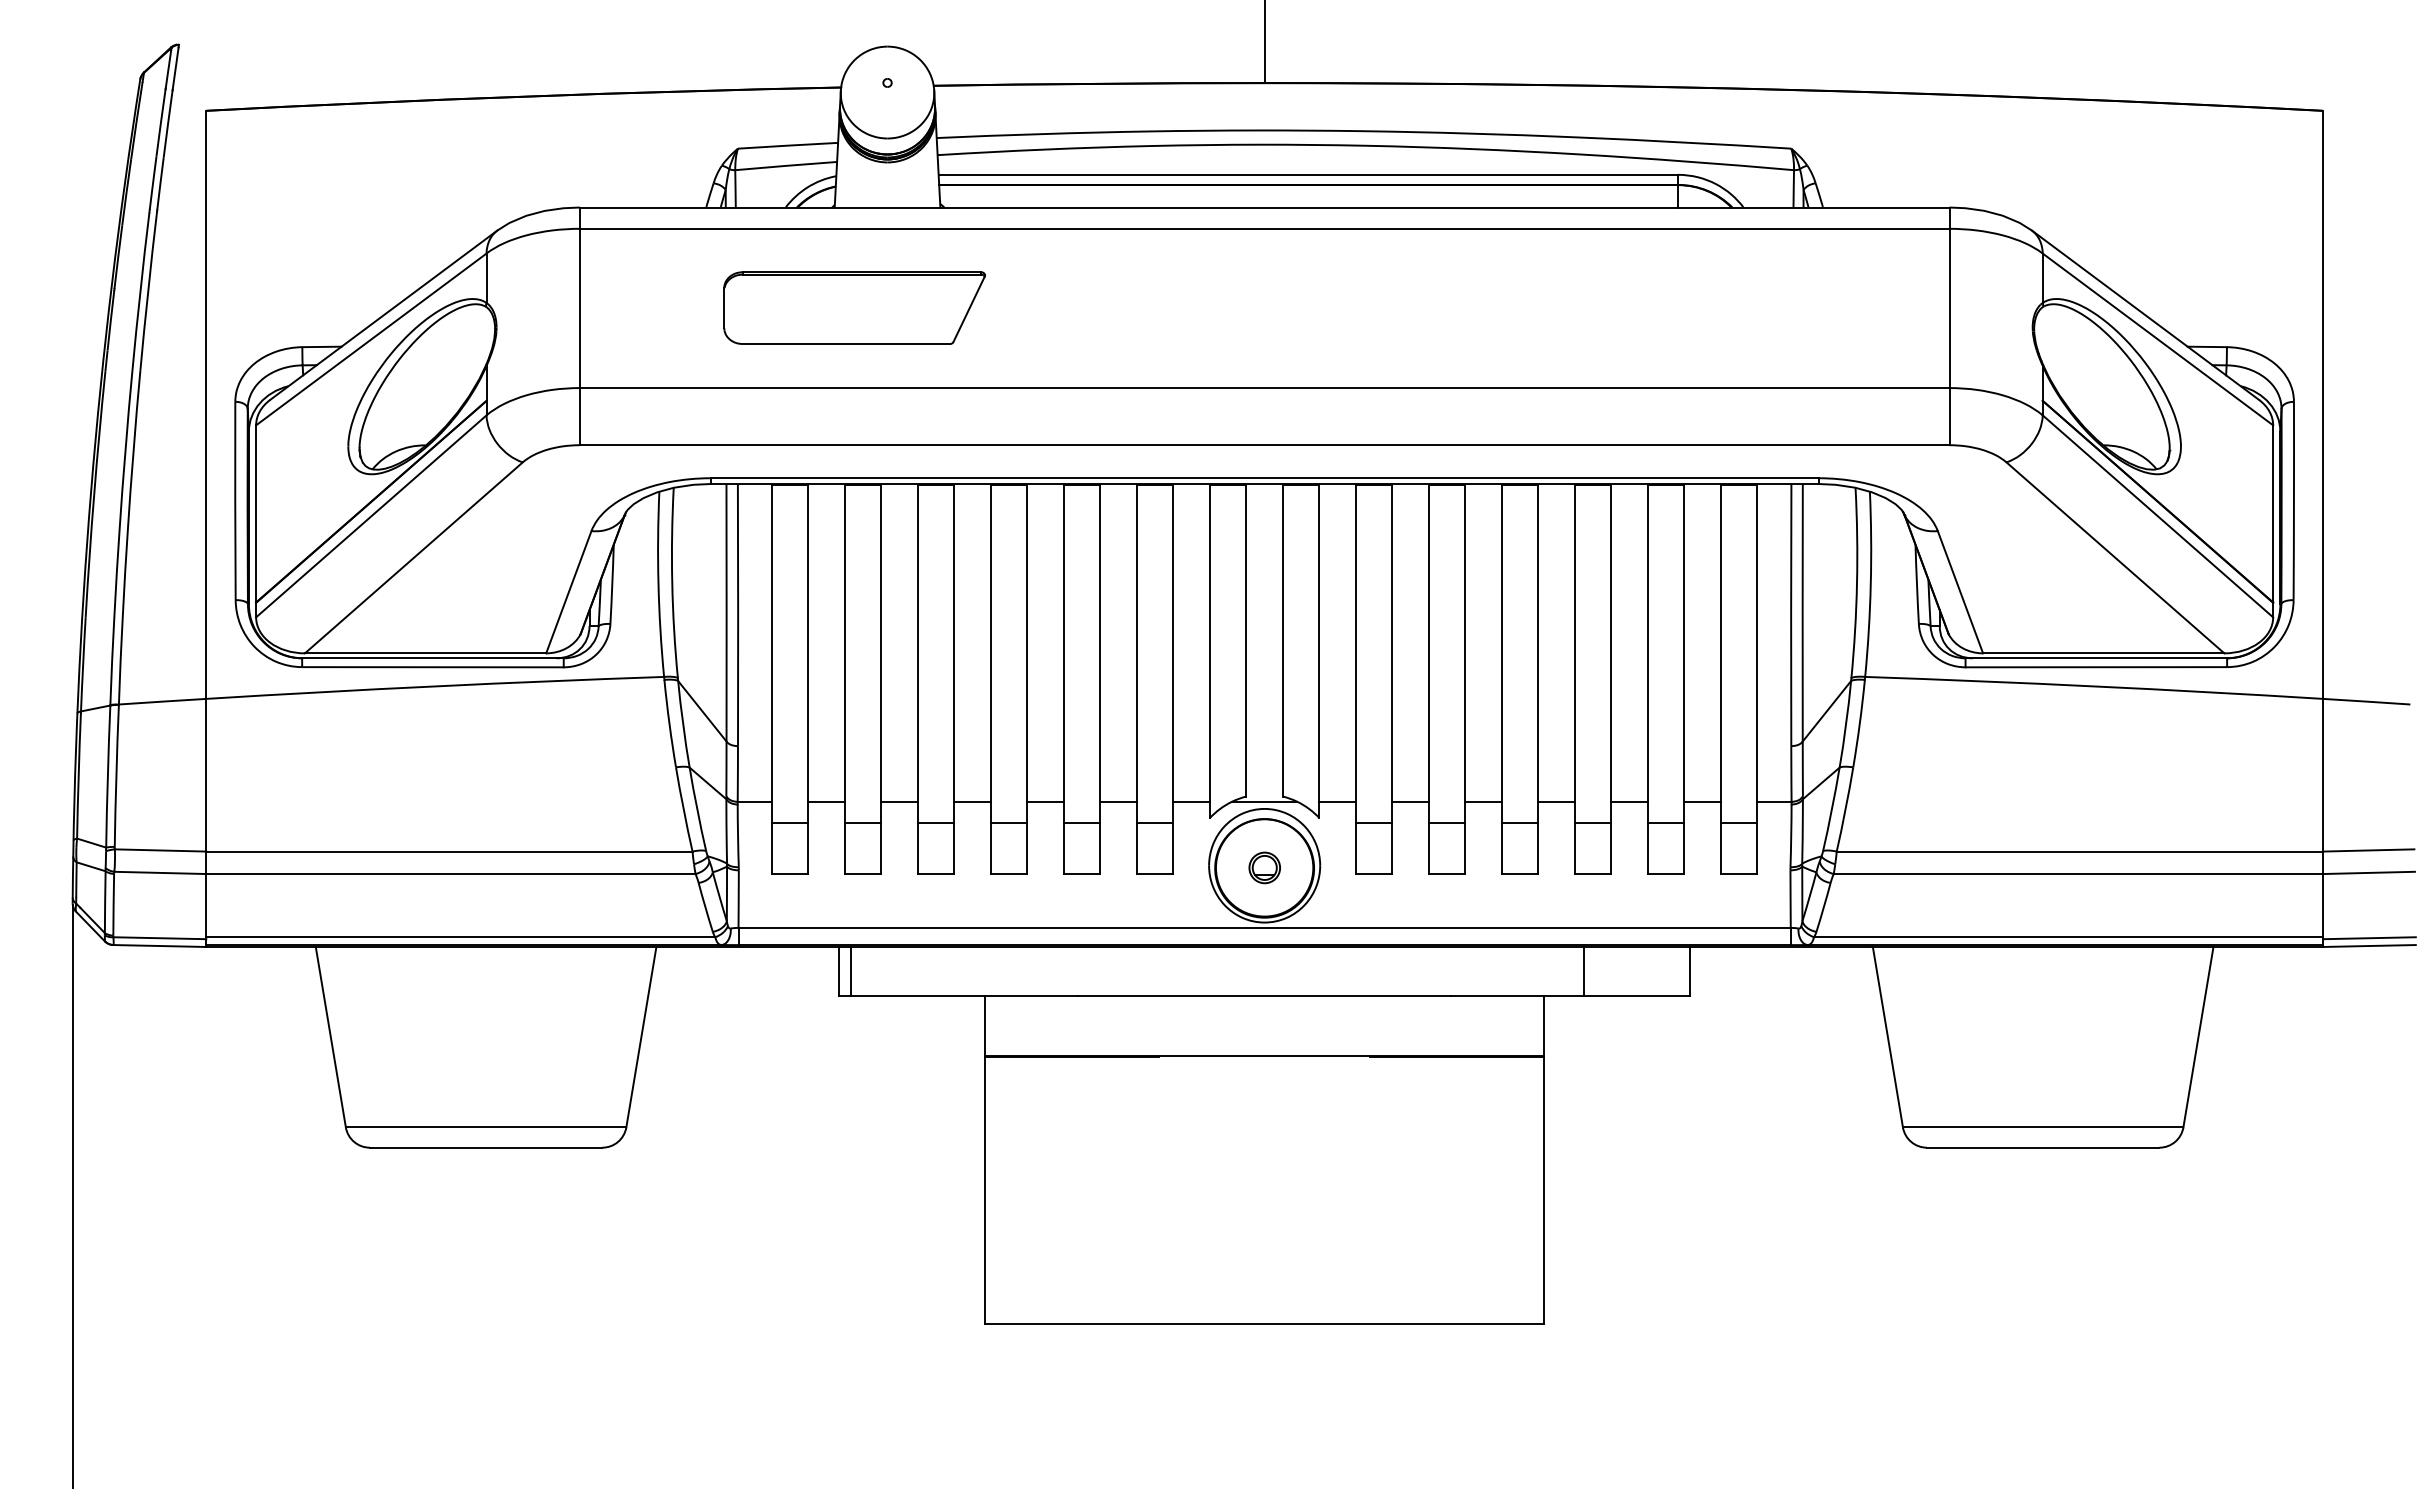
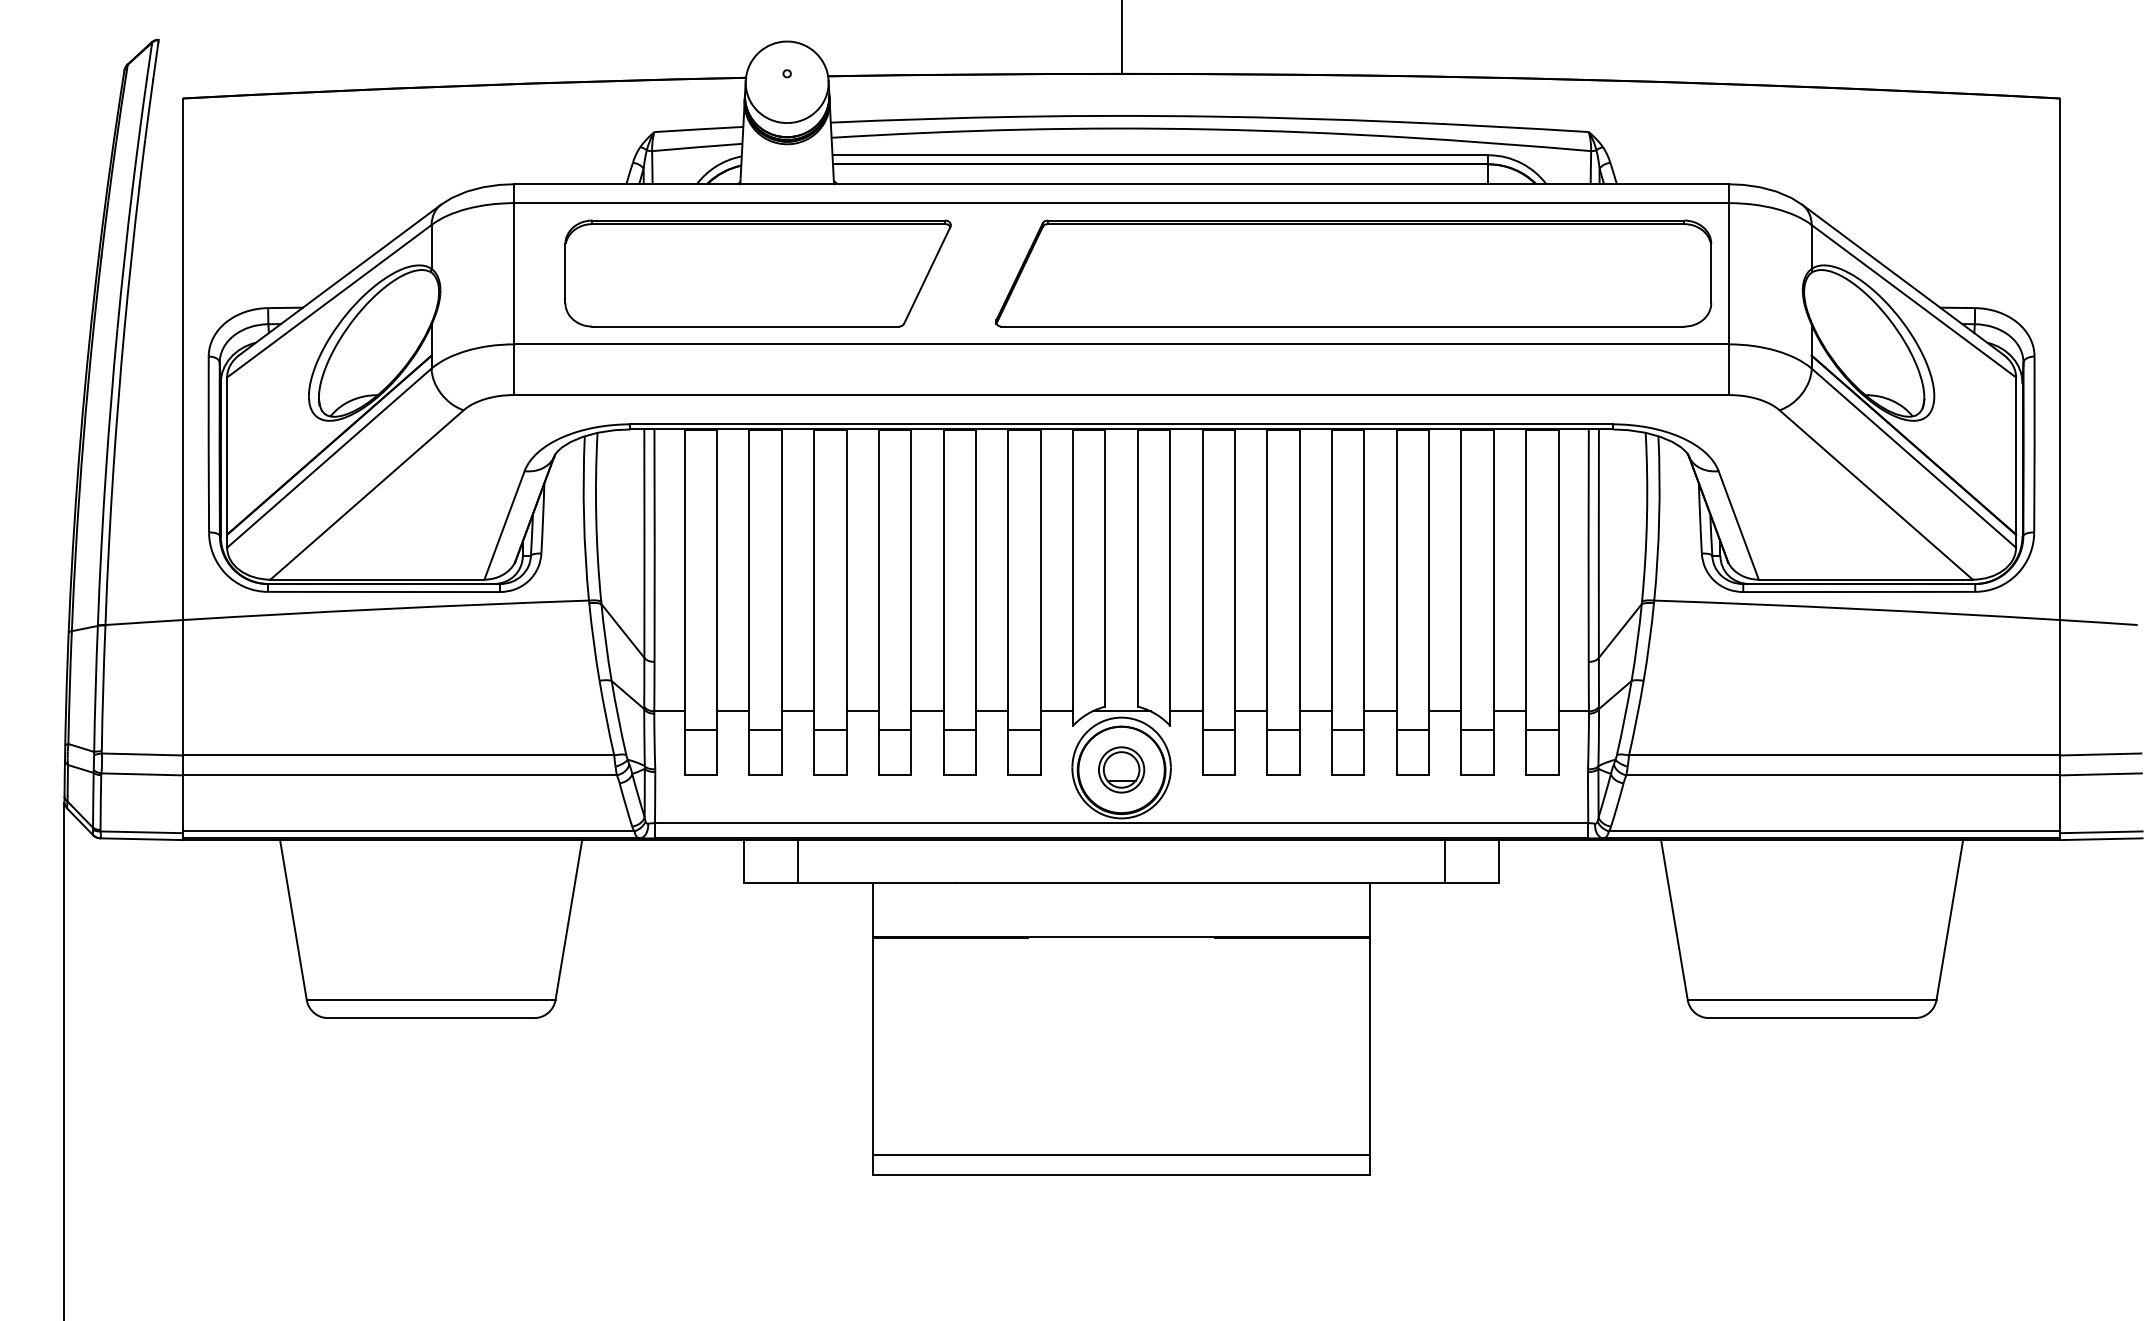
part: (854, 307) -> (757, 272), size x1.67
part: (1526, 307) -> (1353, 272), added
part: (1264, 867) -> (1121, 769), size x1.67
line: (850, 970) -> (797, 860), moved
line: (1583, 970) -> (1445, 860), moved
line: (1264, 1301) -> (1121, 1154), added

